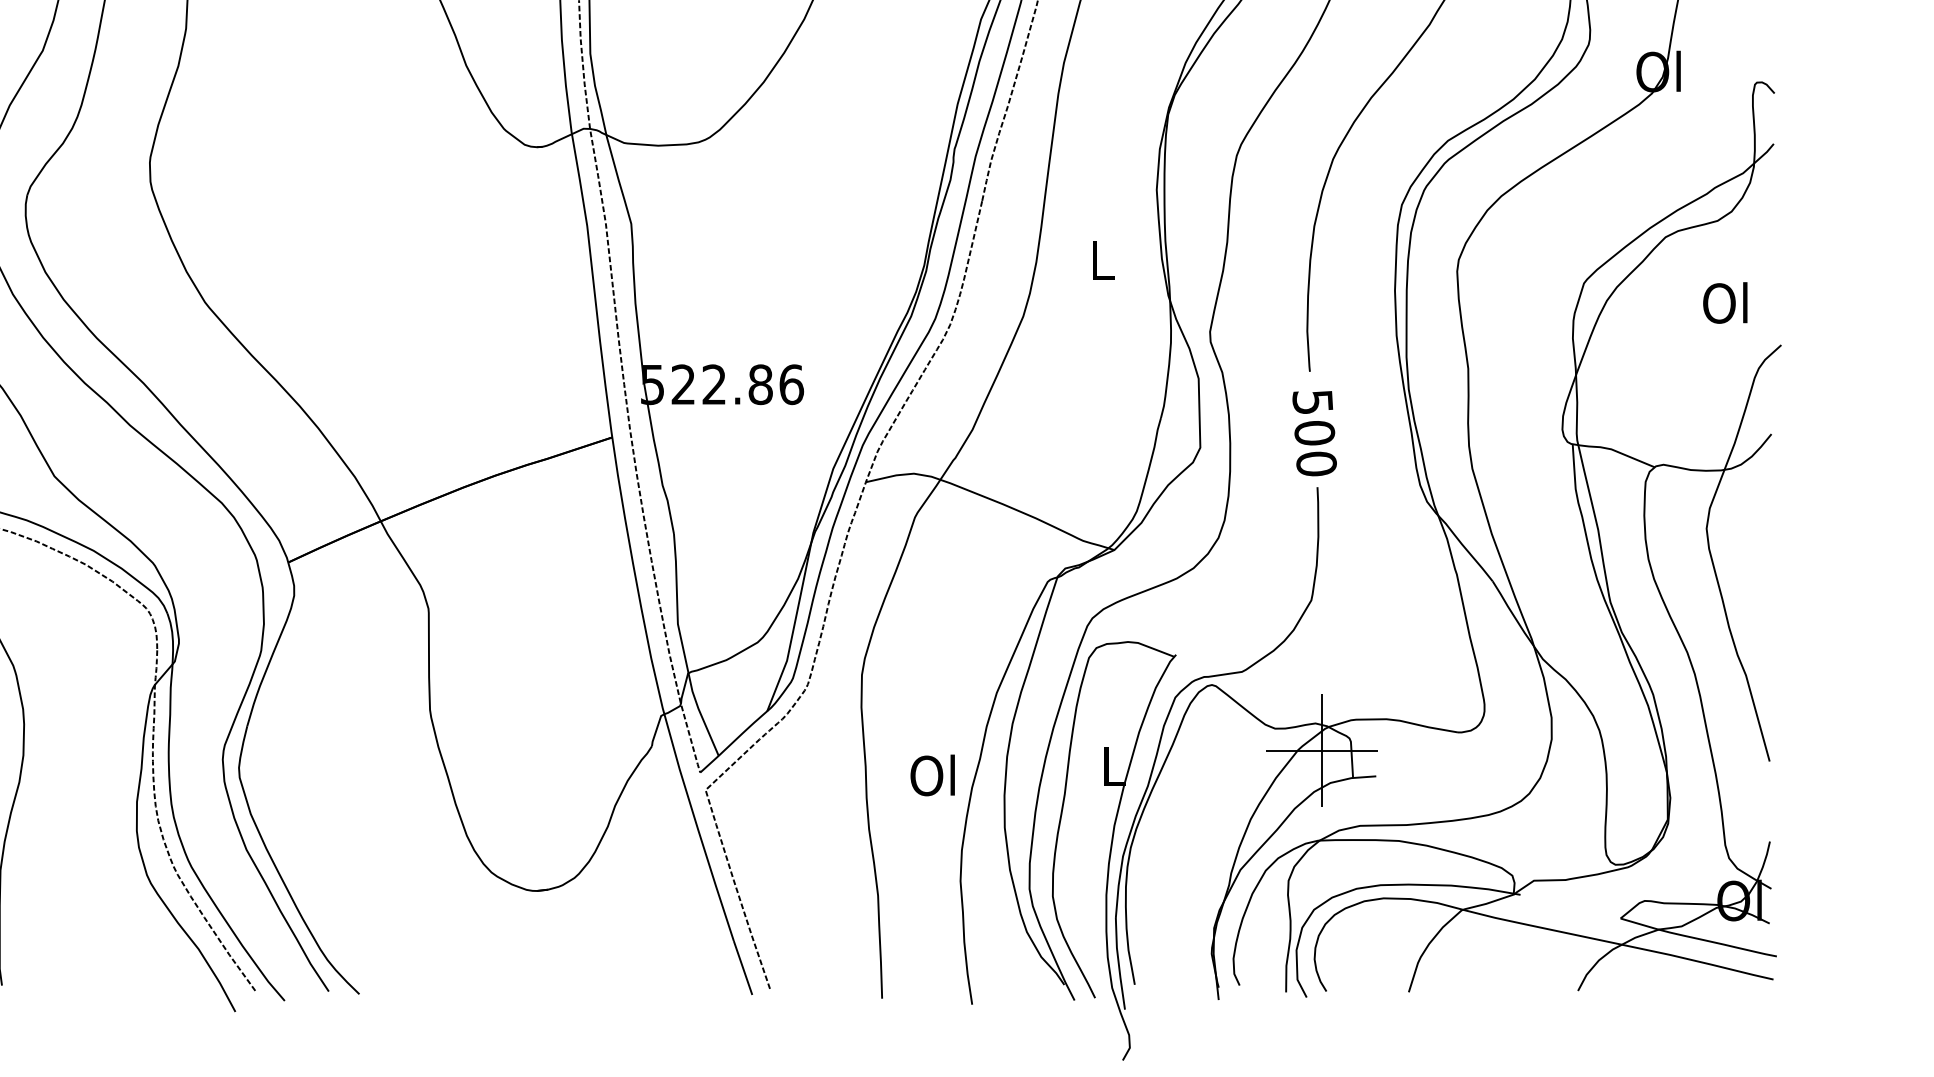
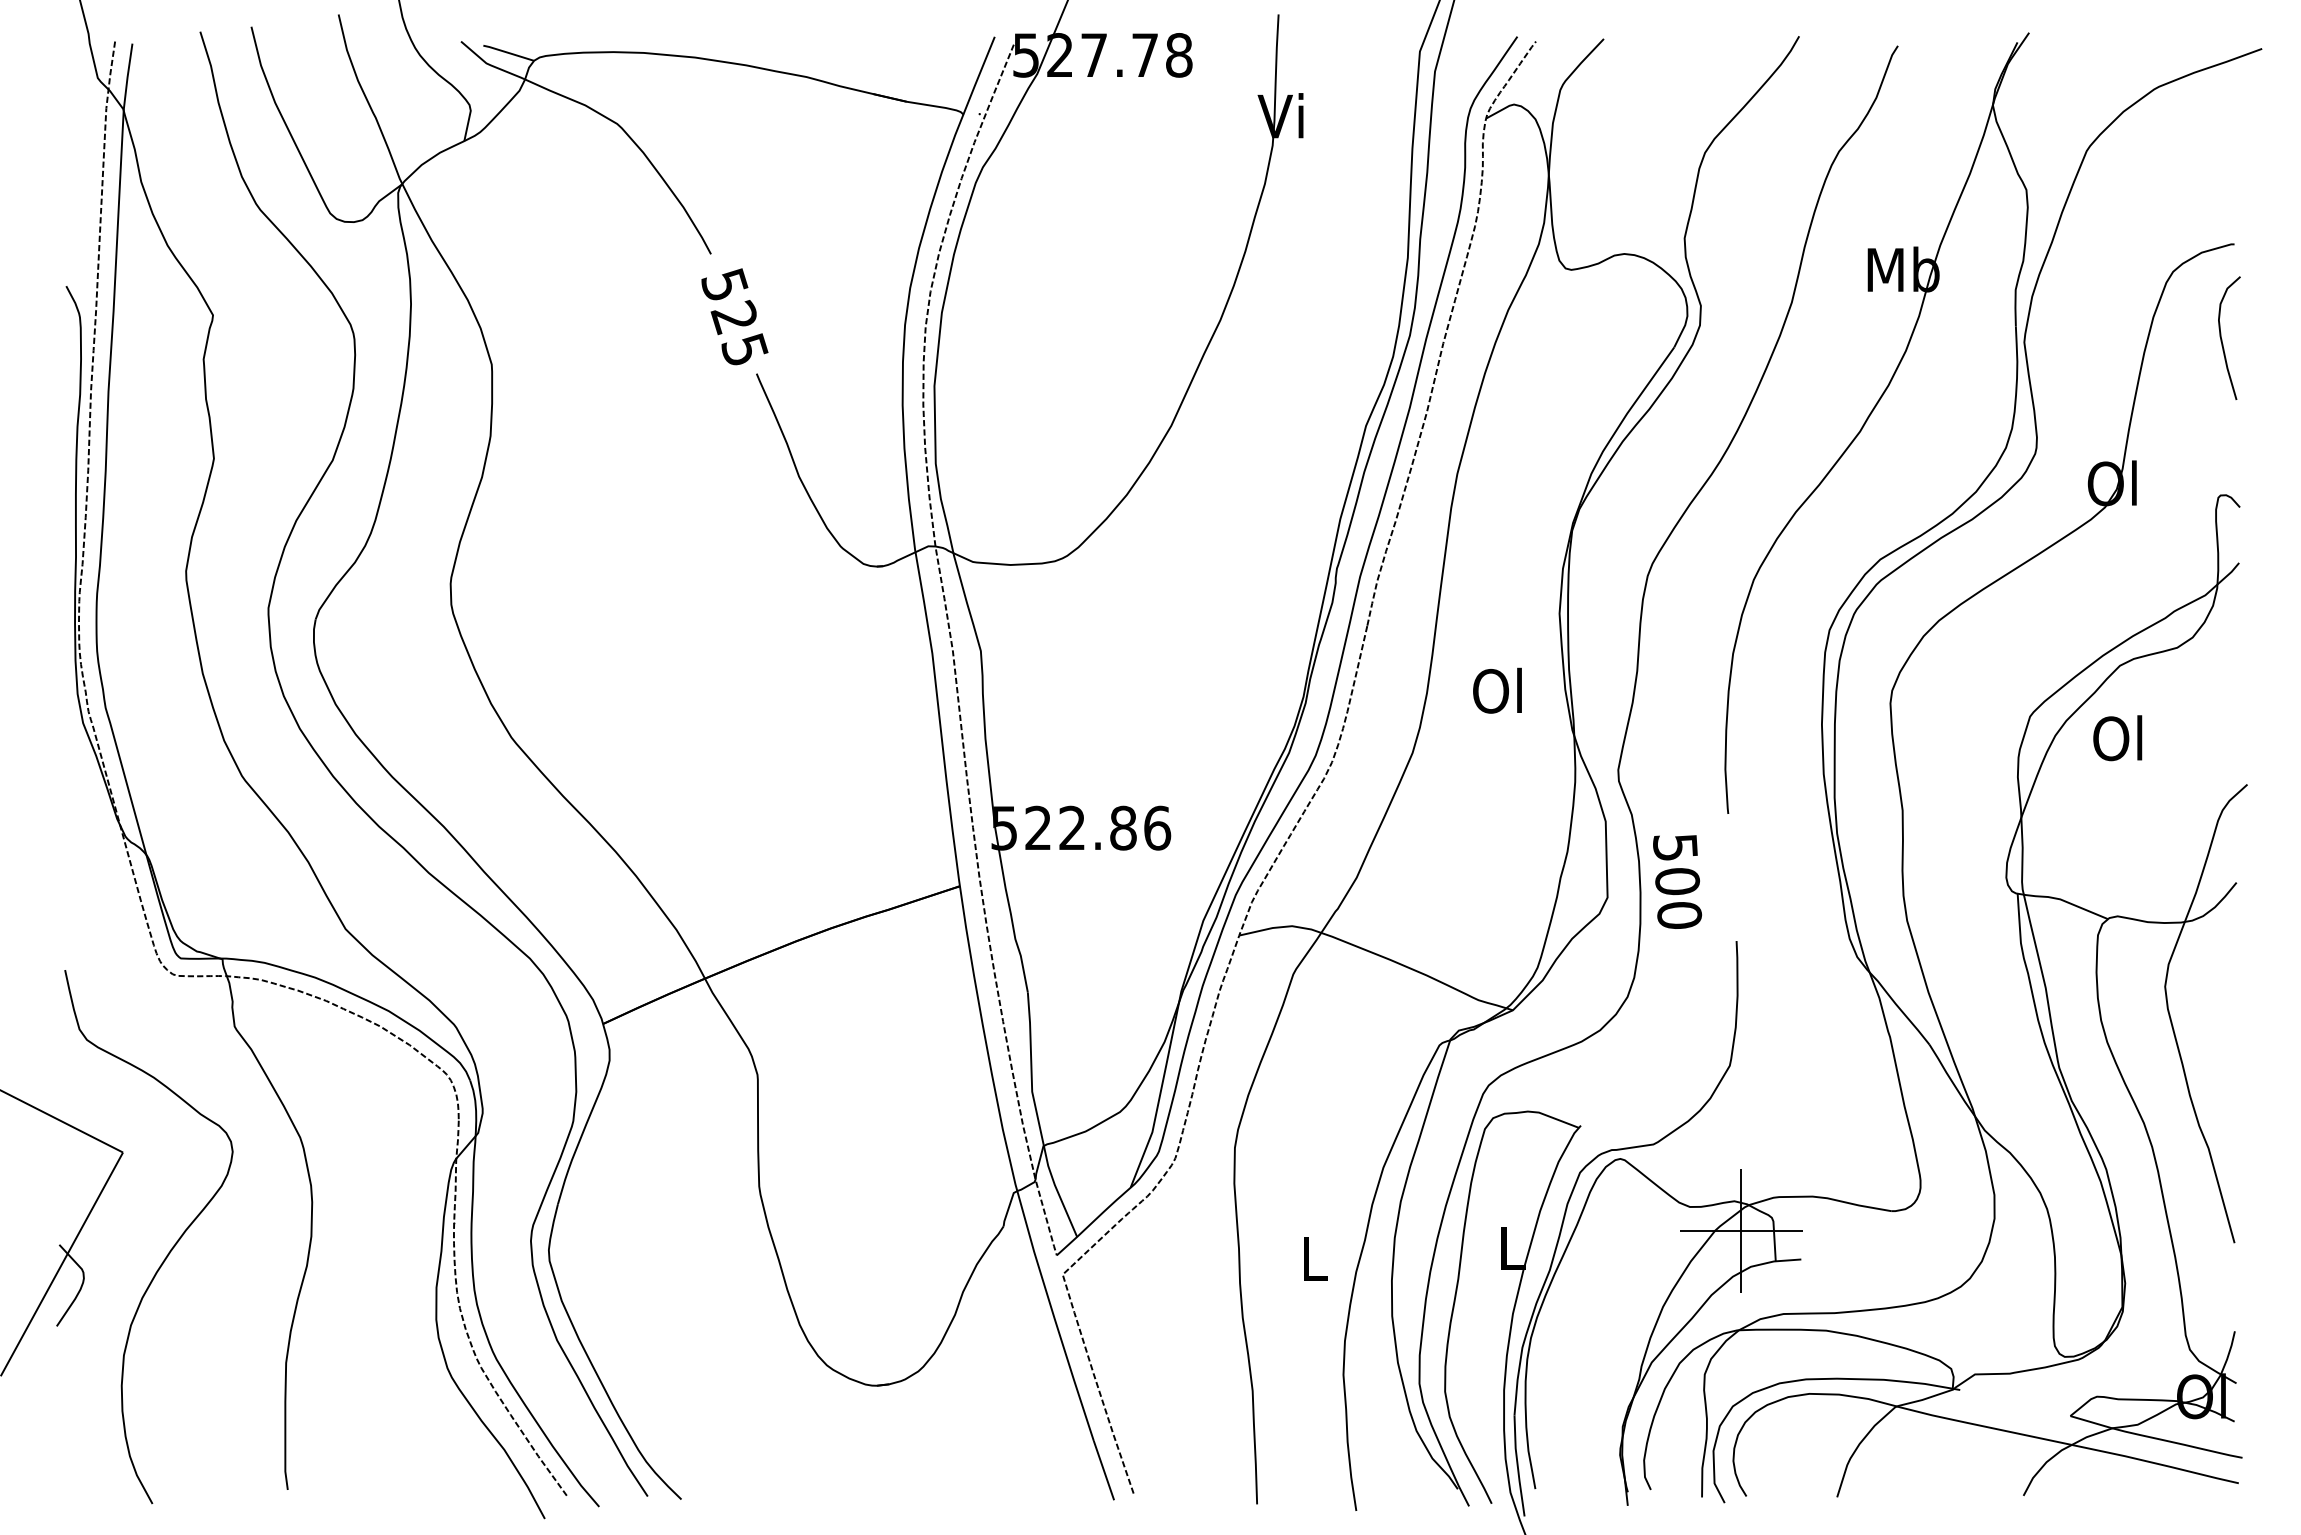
text: (1100, 259) -> (1497, 690), L -> Ol
text: (1725, 303) -> (2117, 738), moved
text: (1314, 433) -> (1677, 881), moved
text: (932, 775) -> (1312, 1258), Ol -> L

